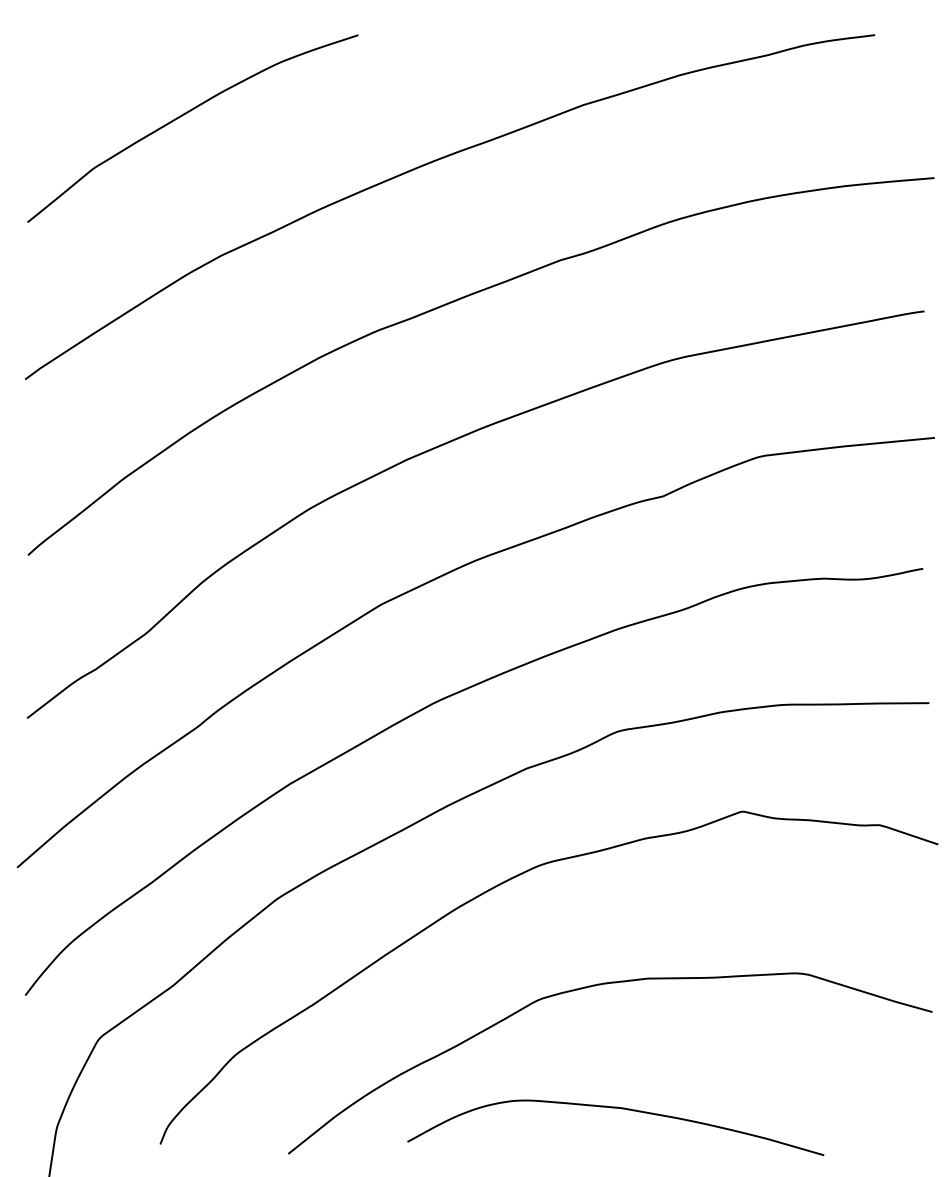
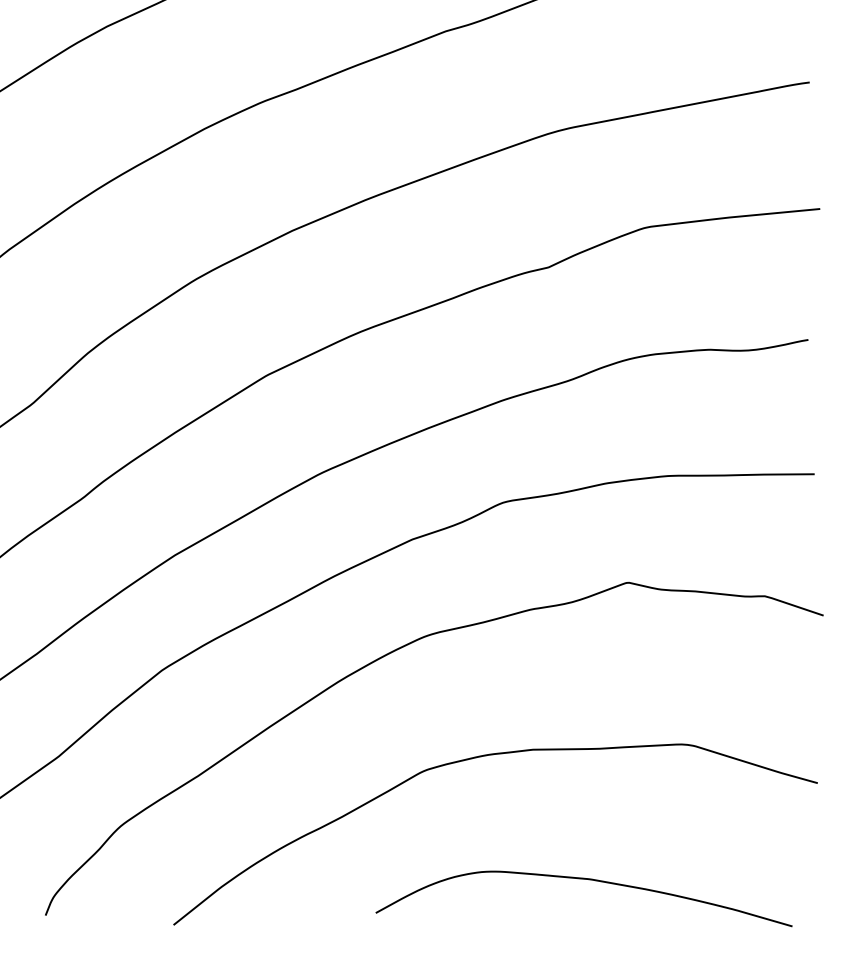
curve: (621, 1109) -> (589, 880), moved

